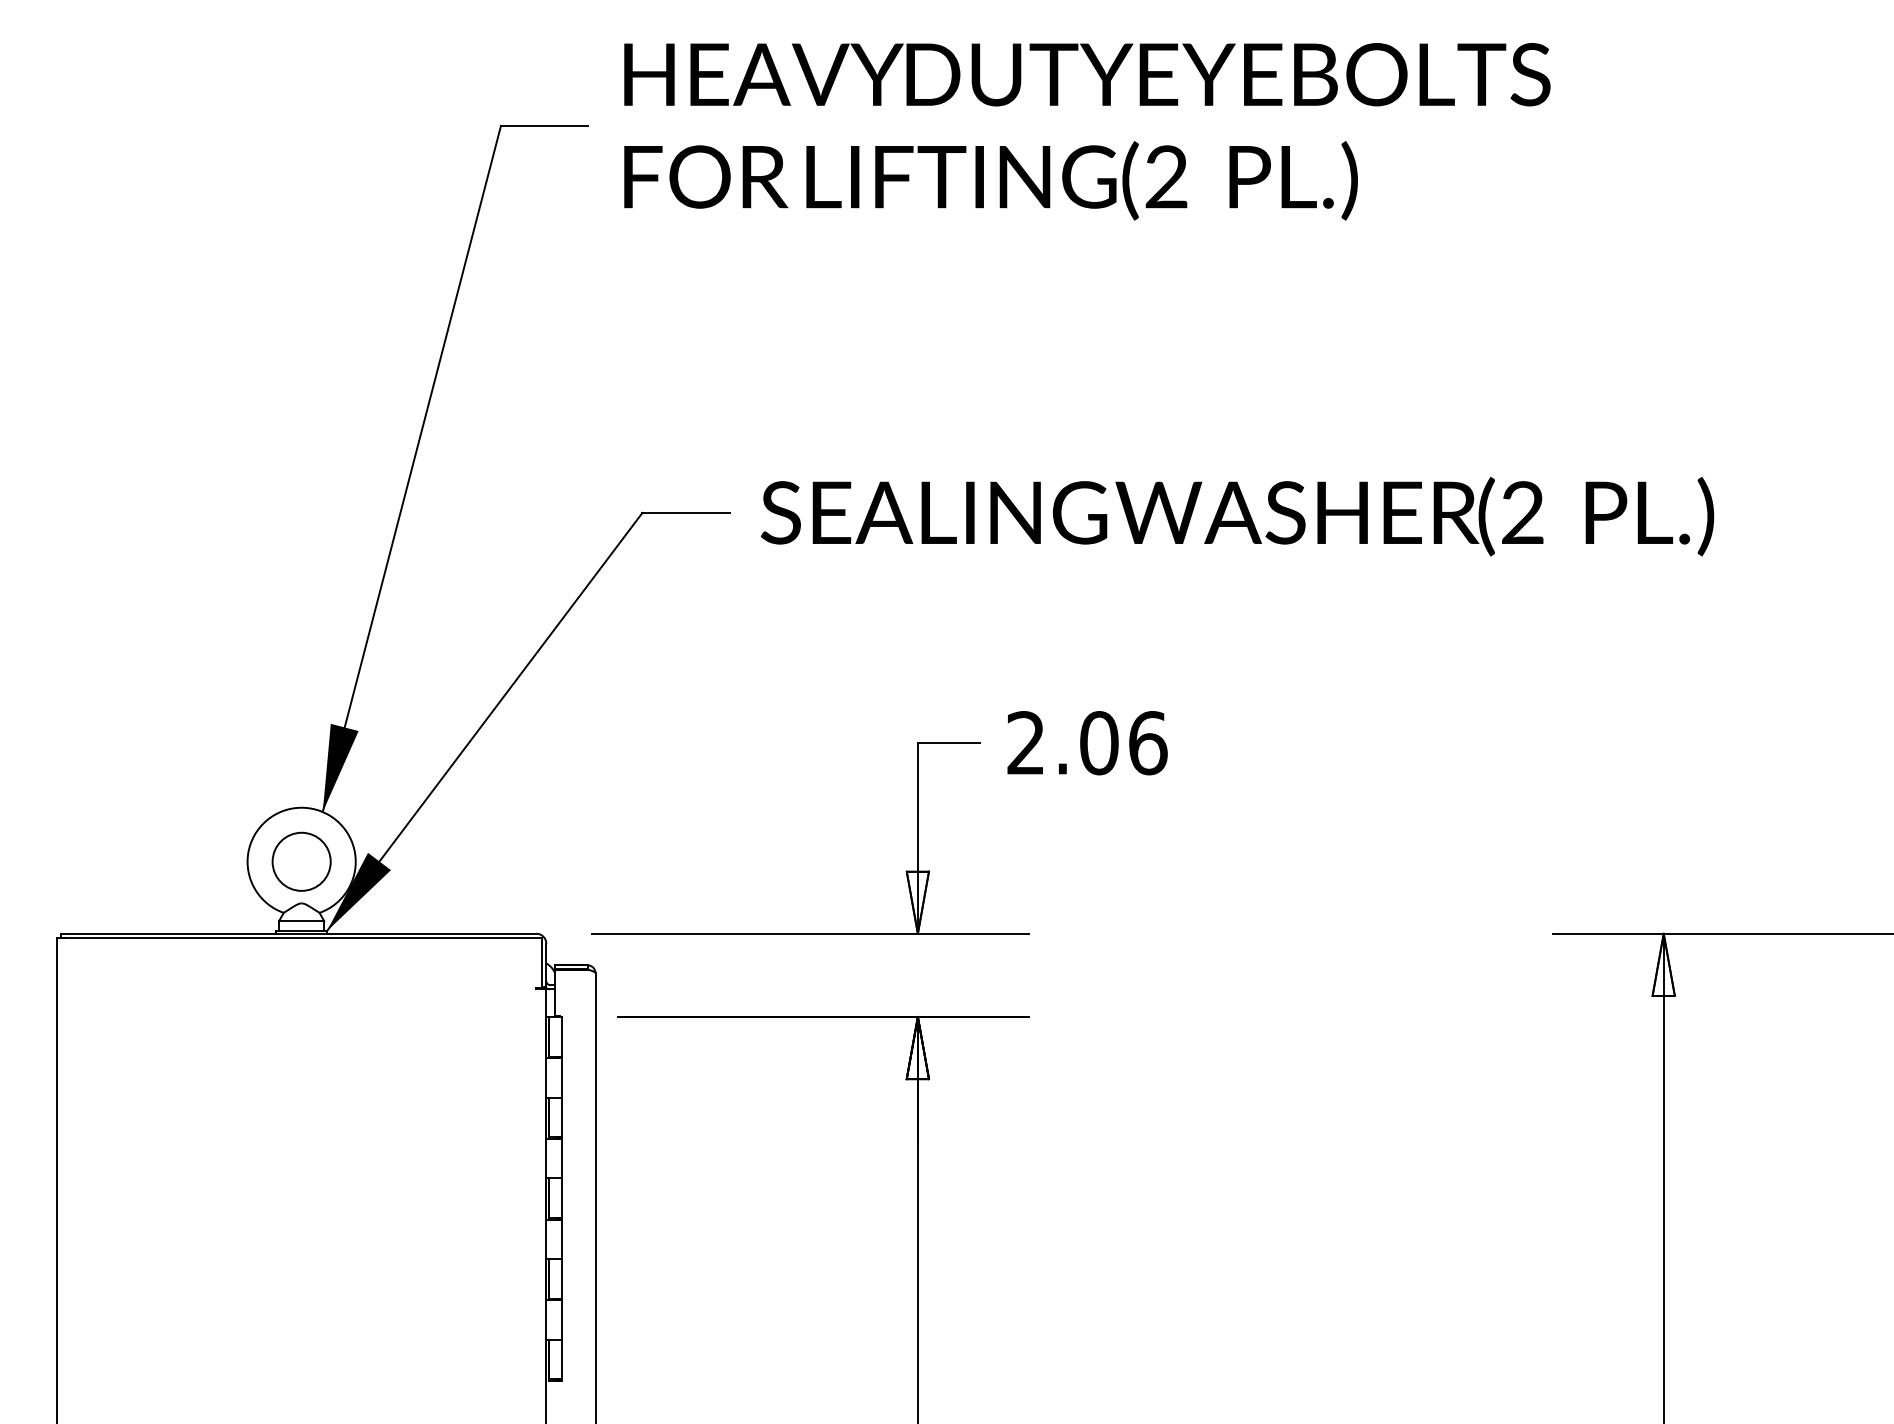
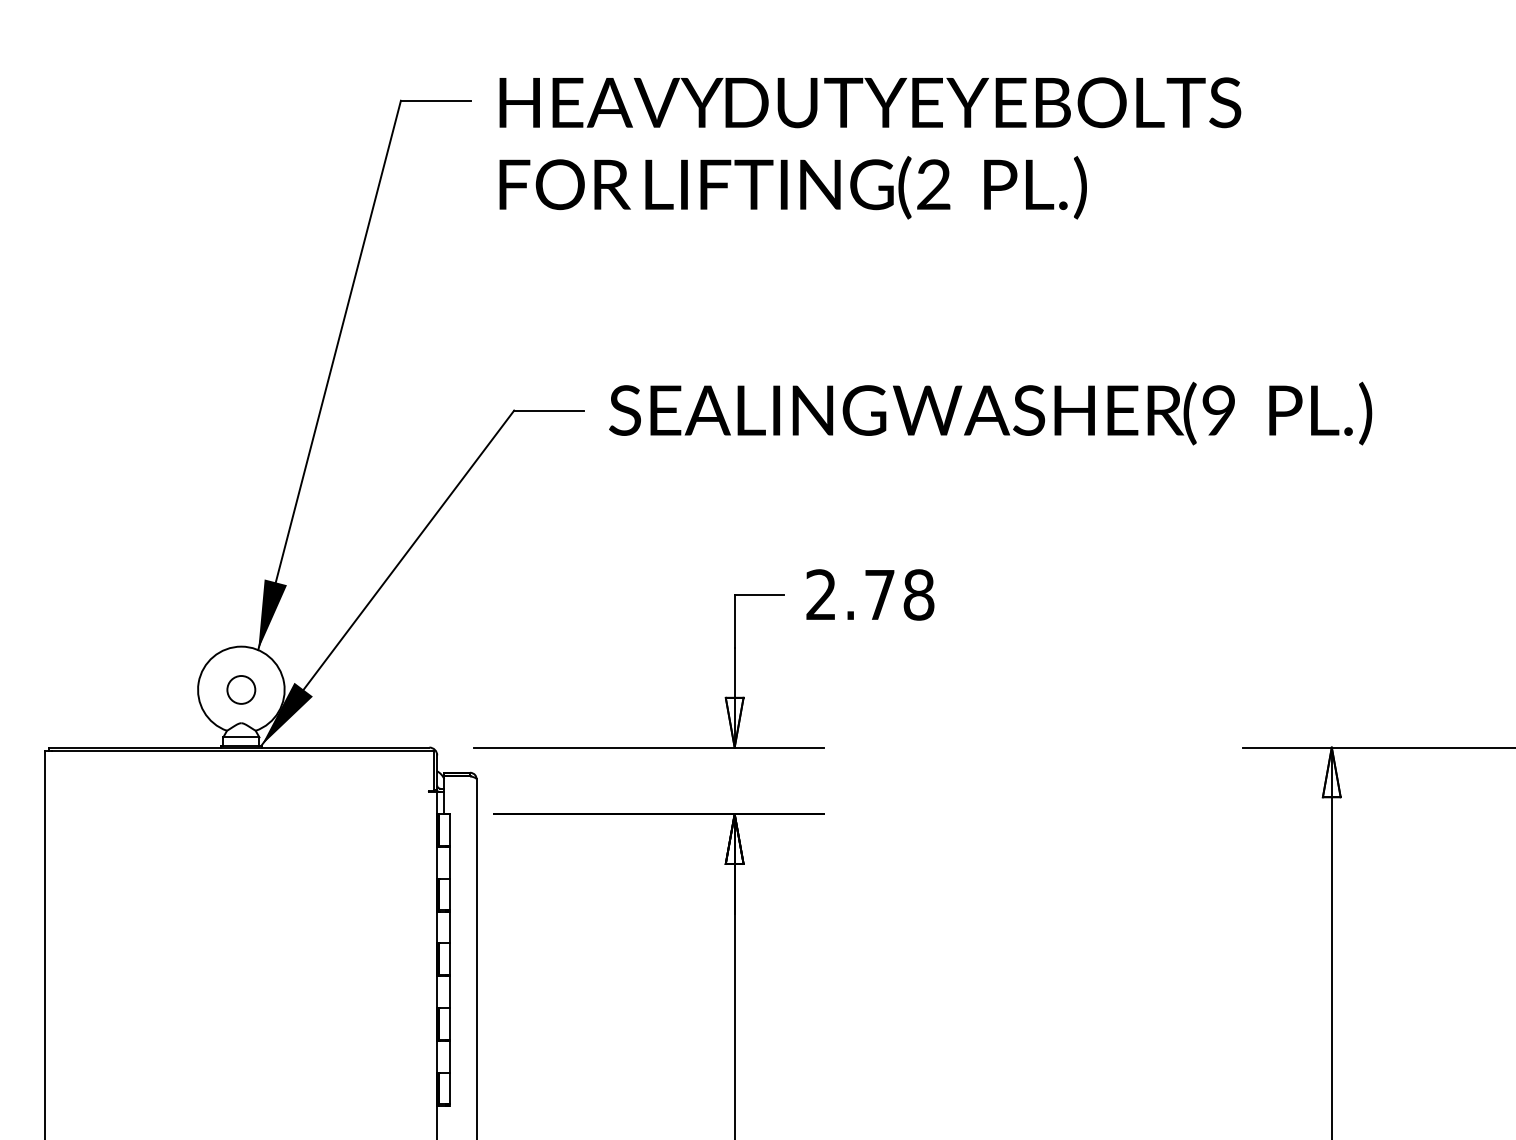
text: (1087, 131) -> (870, 148), moved
text: (1522, 512) -> (1218, 410), (2 -> (9
text: (1123, 742) -> (899, 594), 2.06 -> 2.78
circle: (301, 861) -> (241, 689), size x0.6

